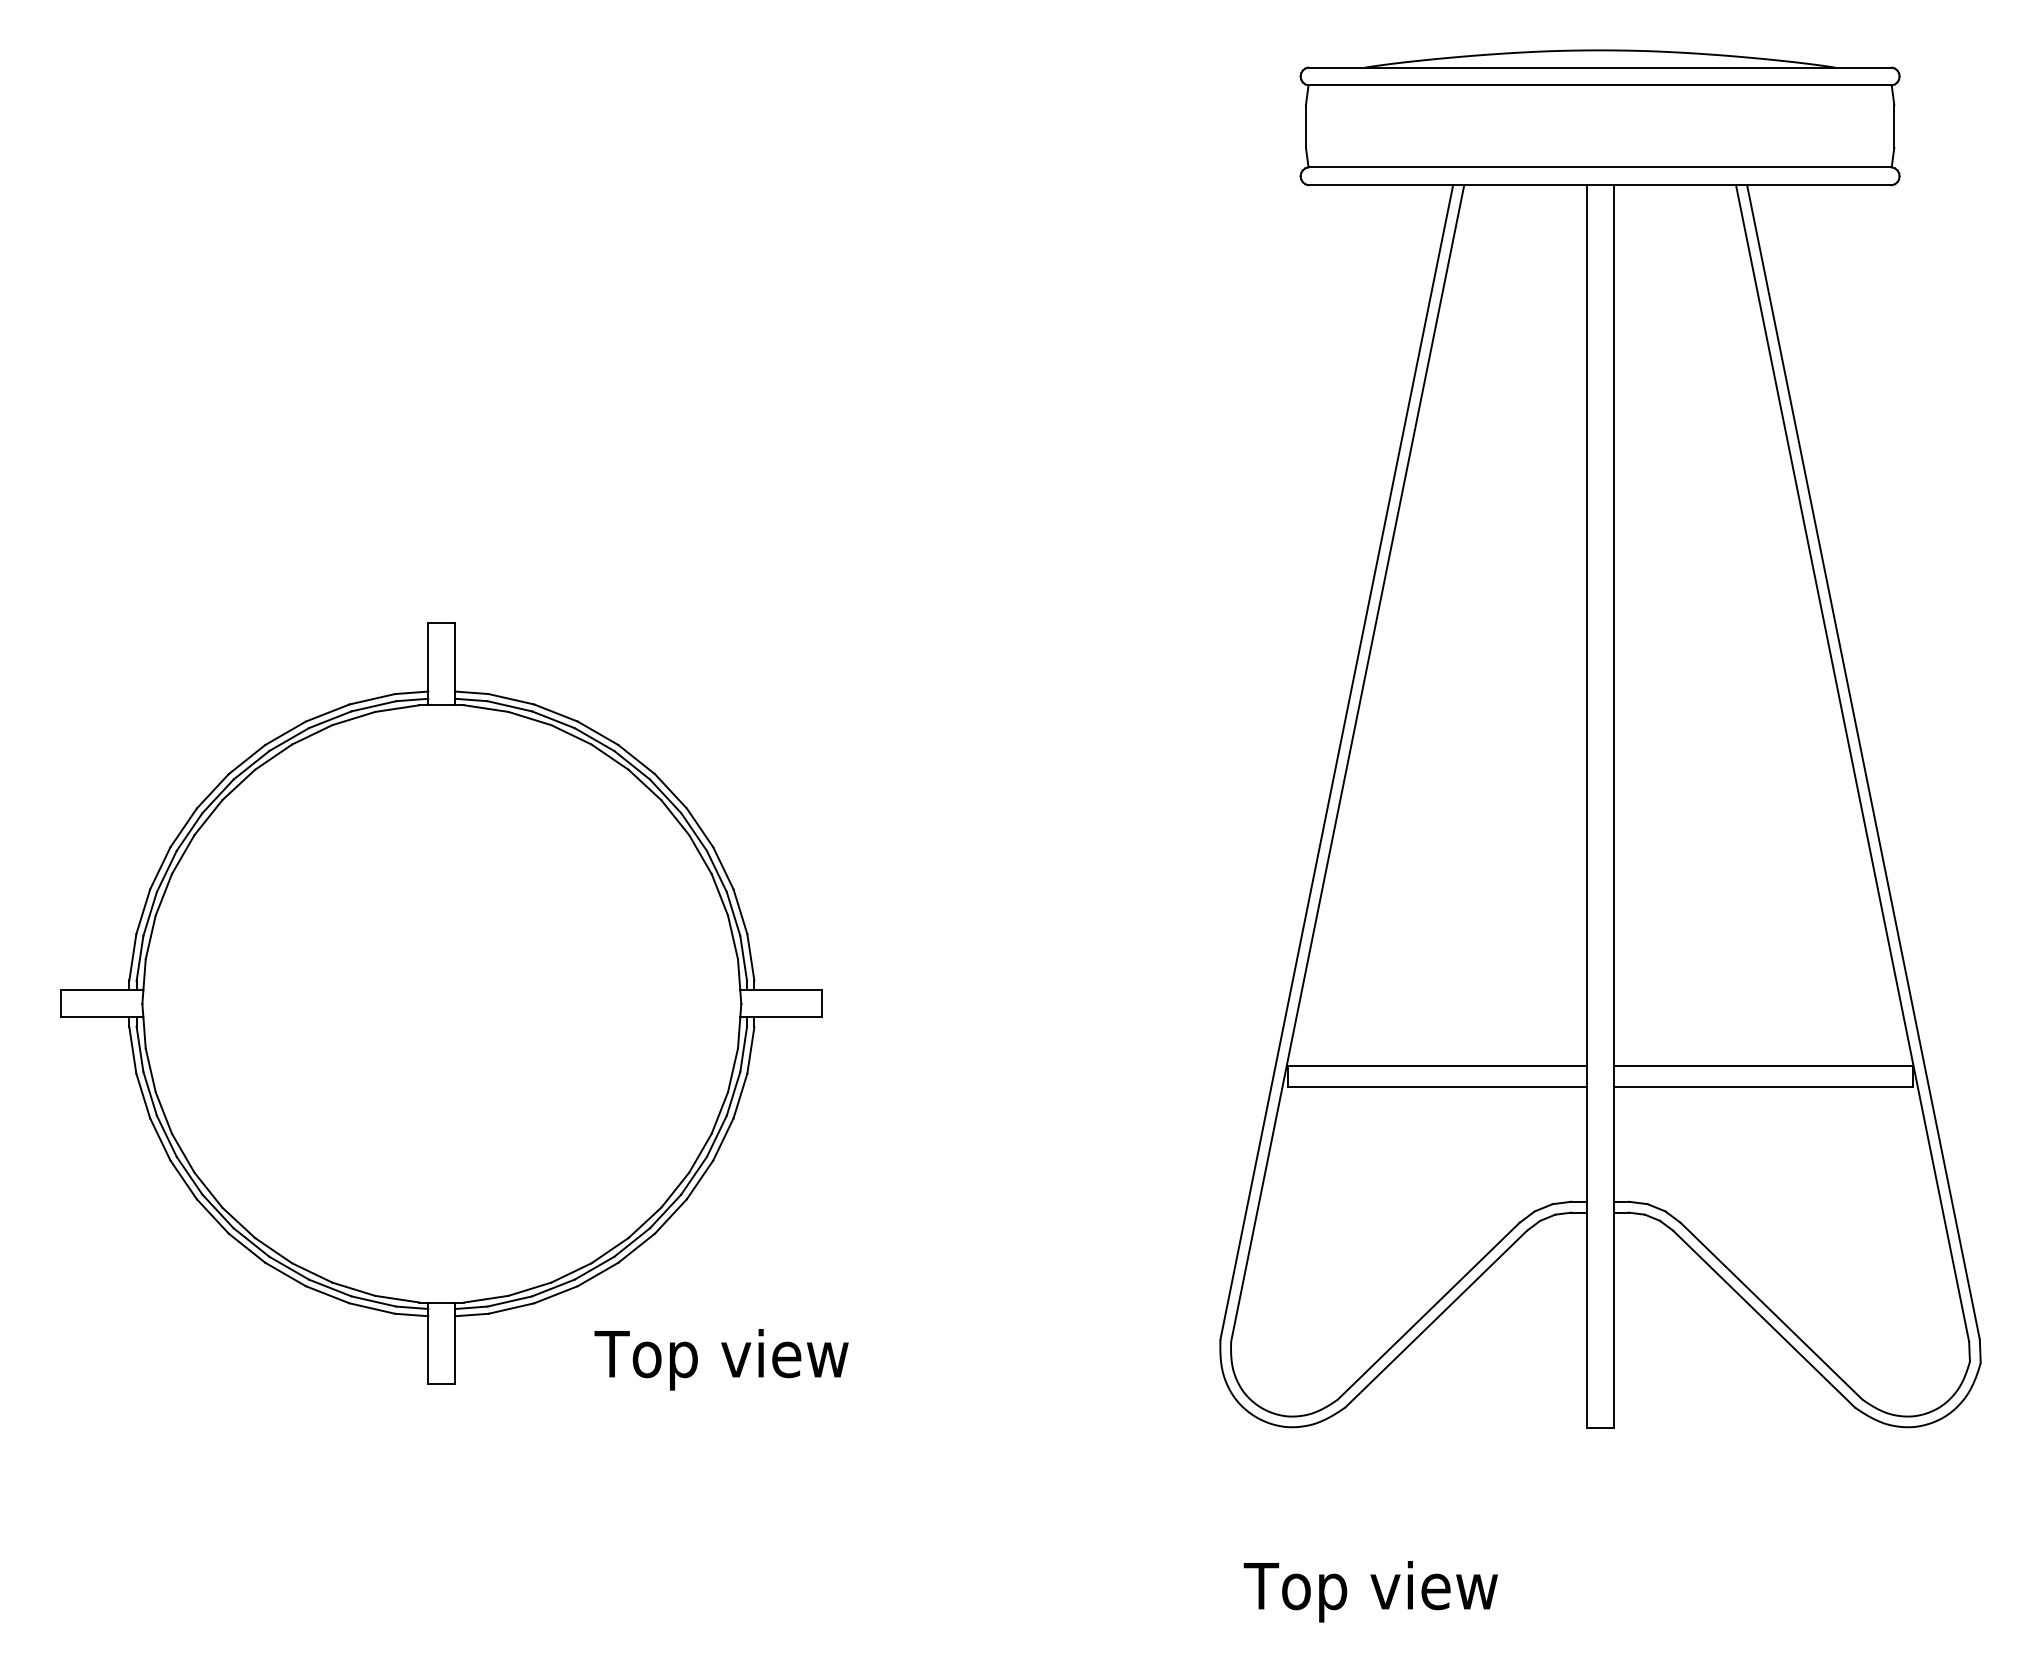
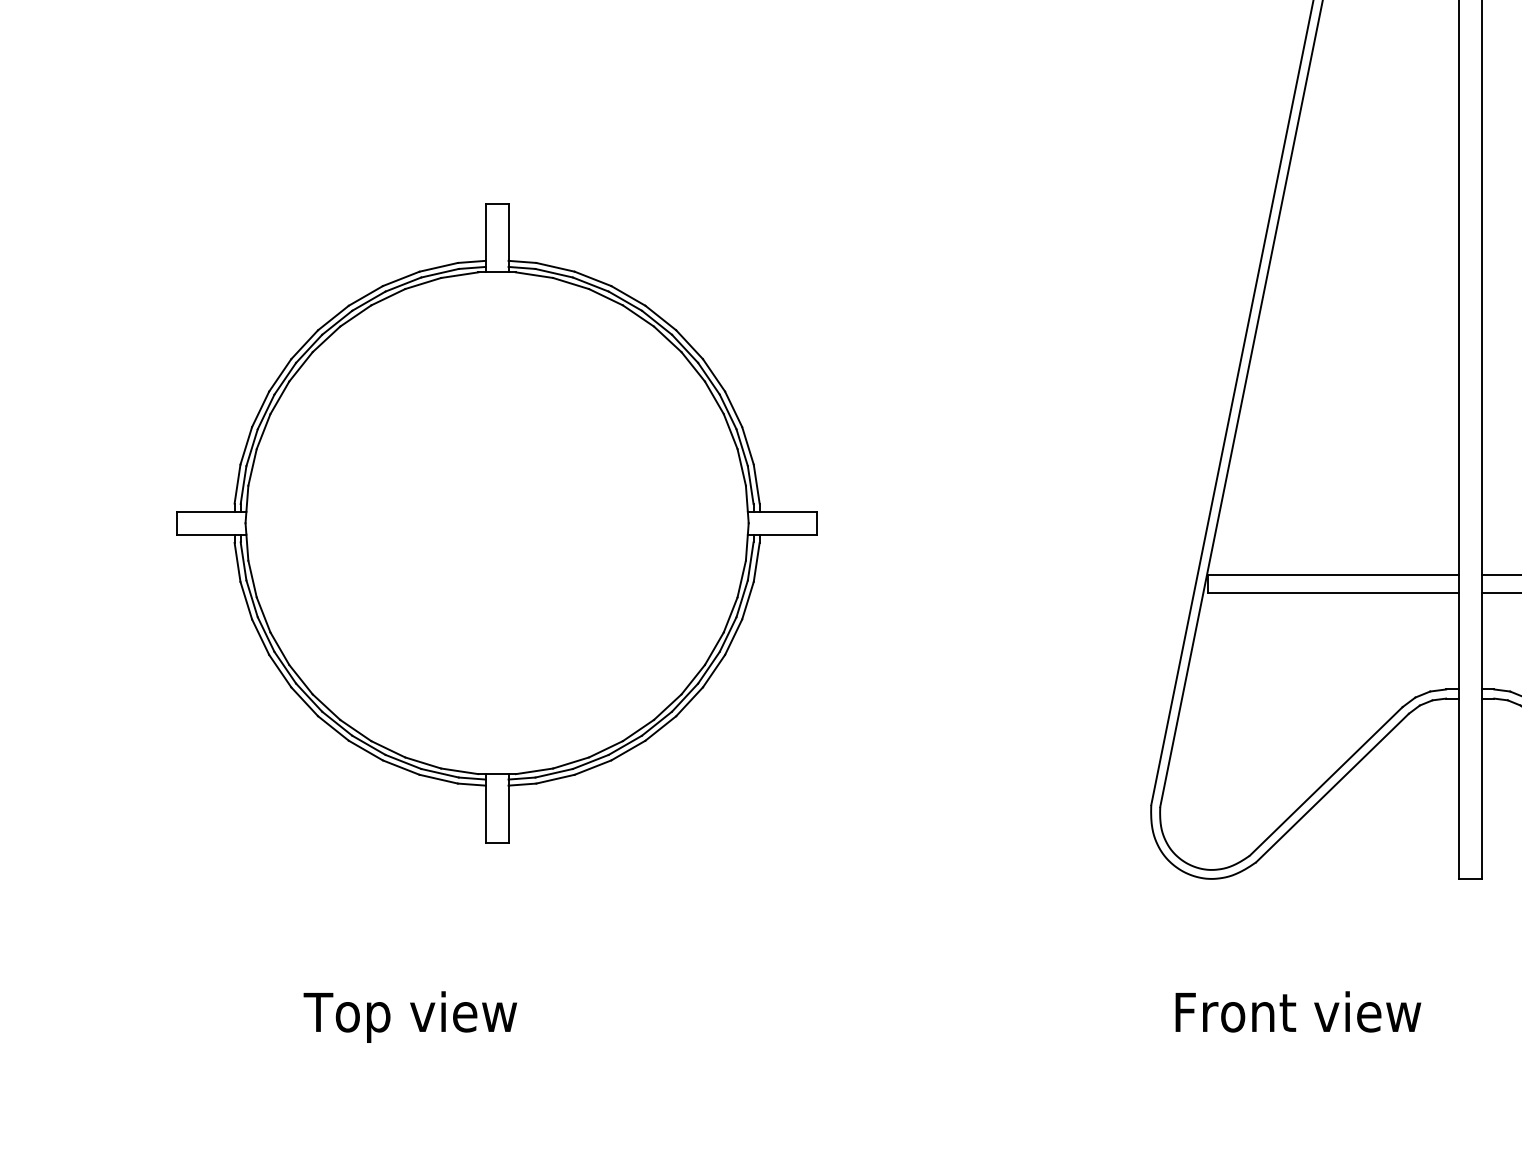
text: (721, 1359) -> (410, 1016), moved
text: (1392, 1591) -> (1295, 1016), Top view -> Front view

